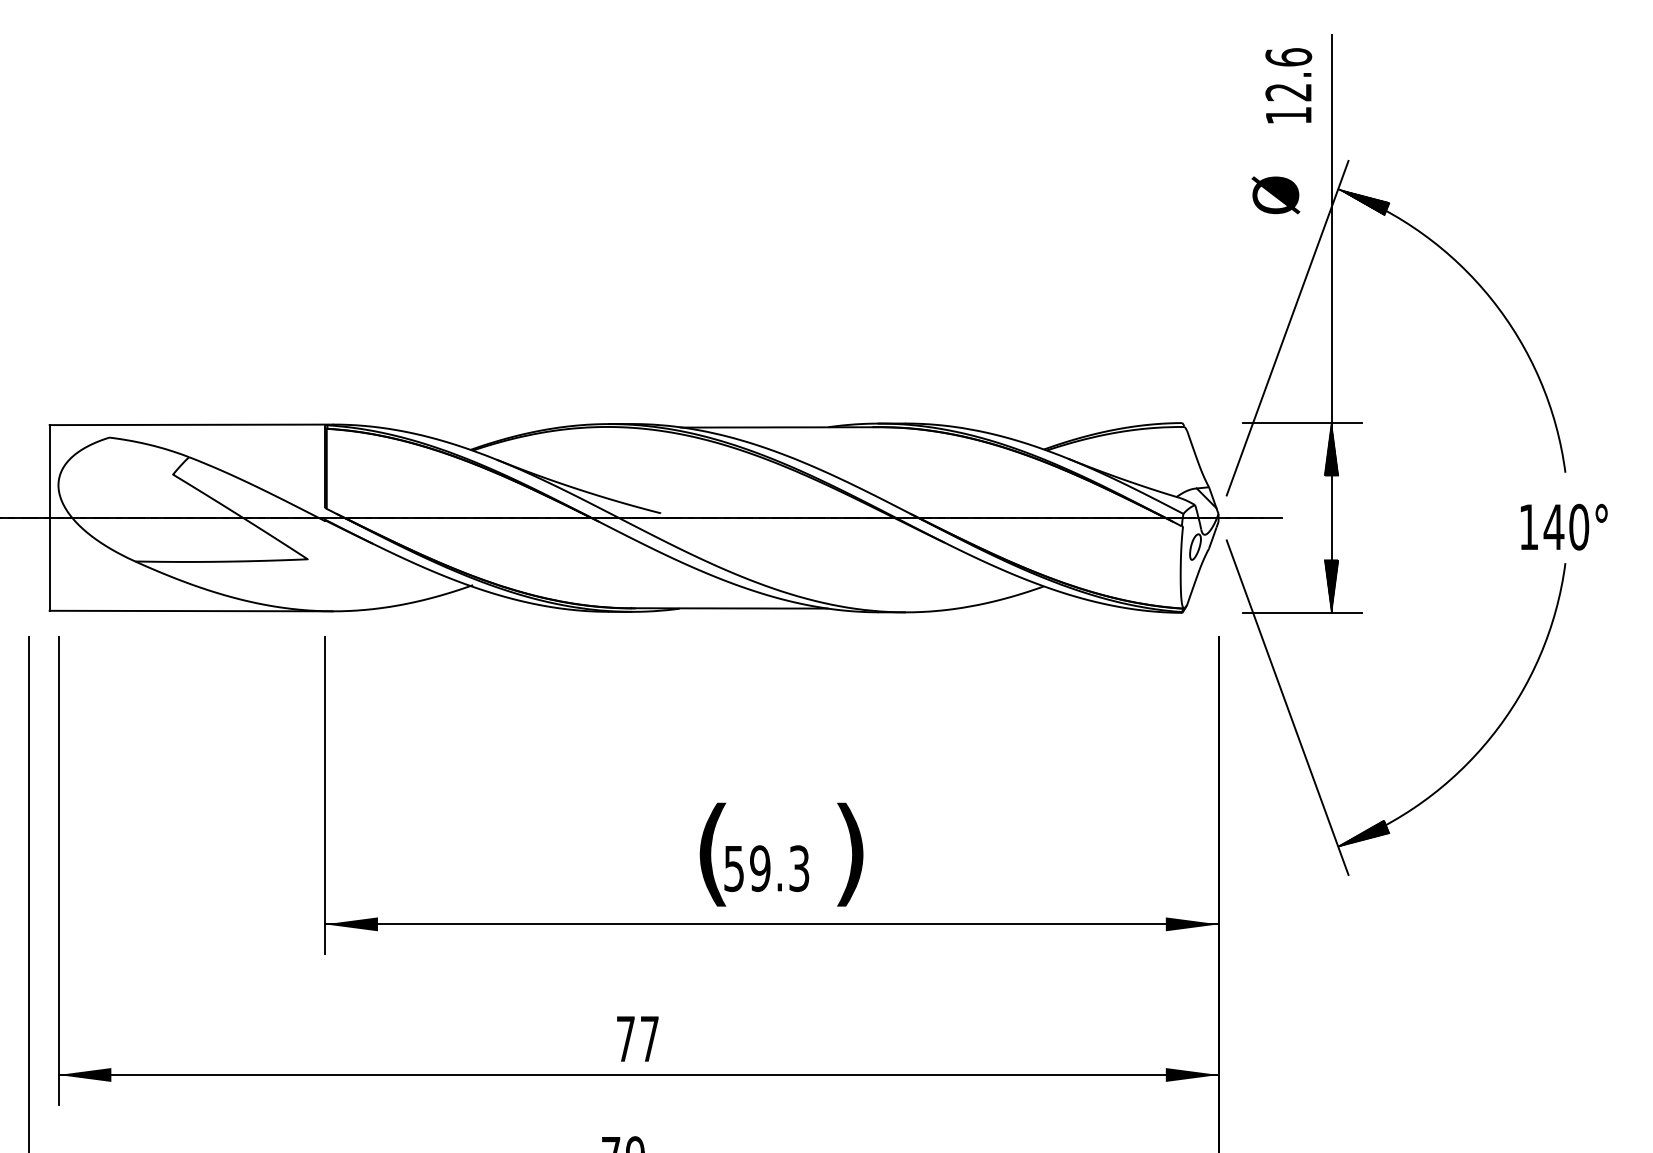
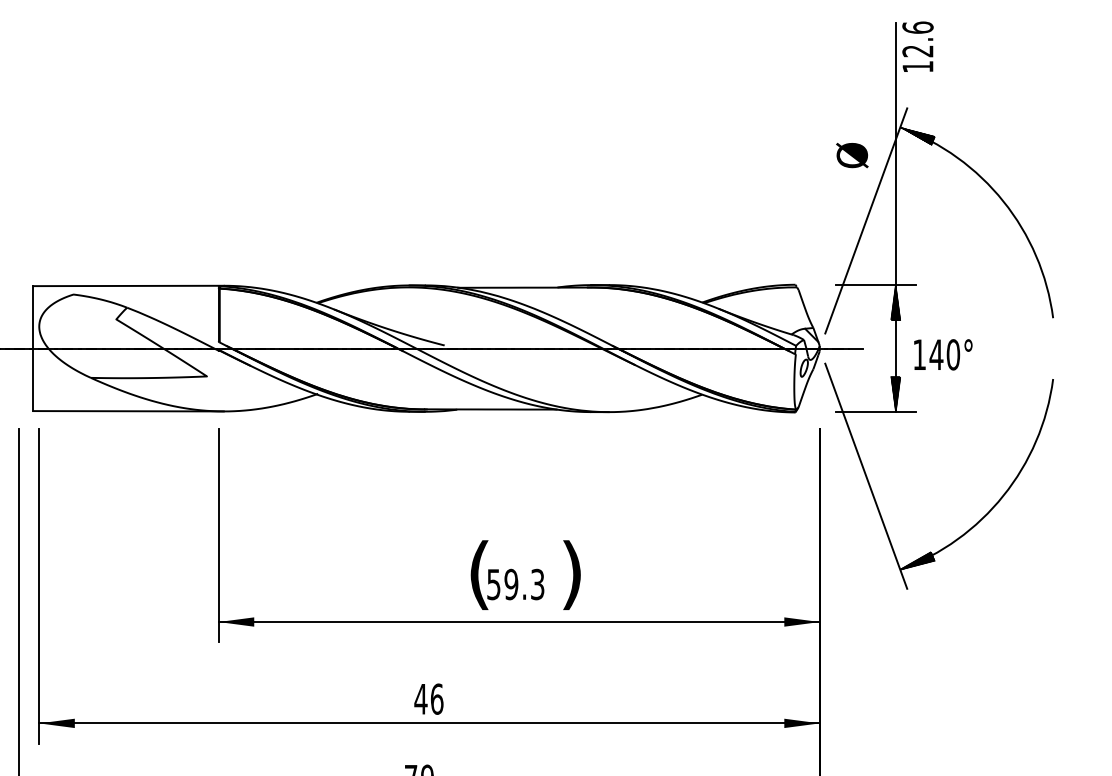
text: (1287, 85) -> (917, 46), moved
text: (1276, 195) -> (852, 155), moved
text: (1564, 526) -> (943, 354), moved
text: (636, 1037) -> (428, 698), 77 -> 46

